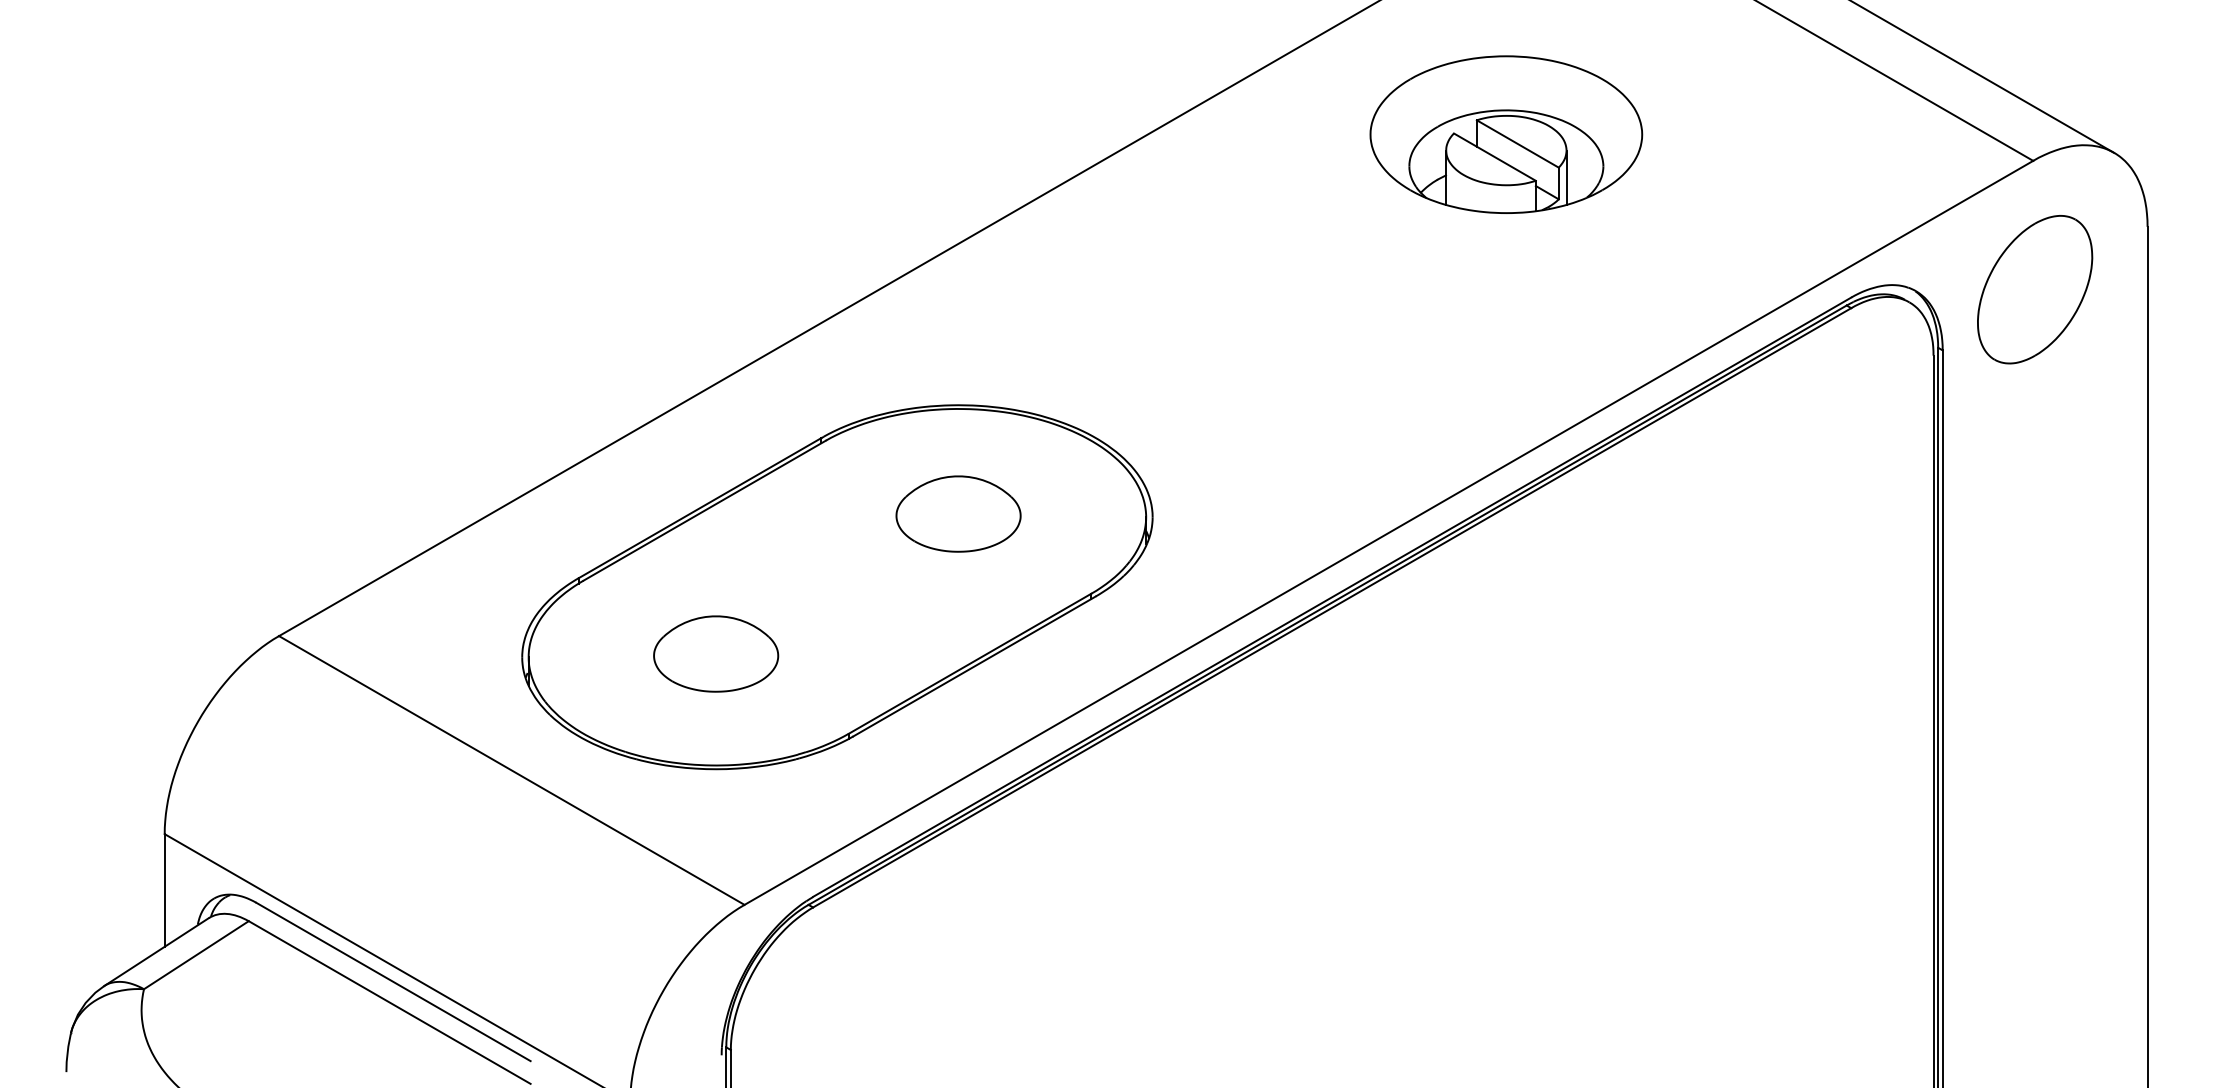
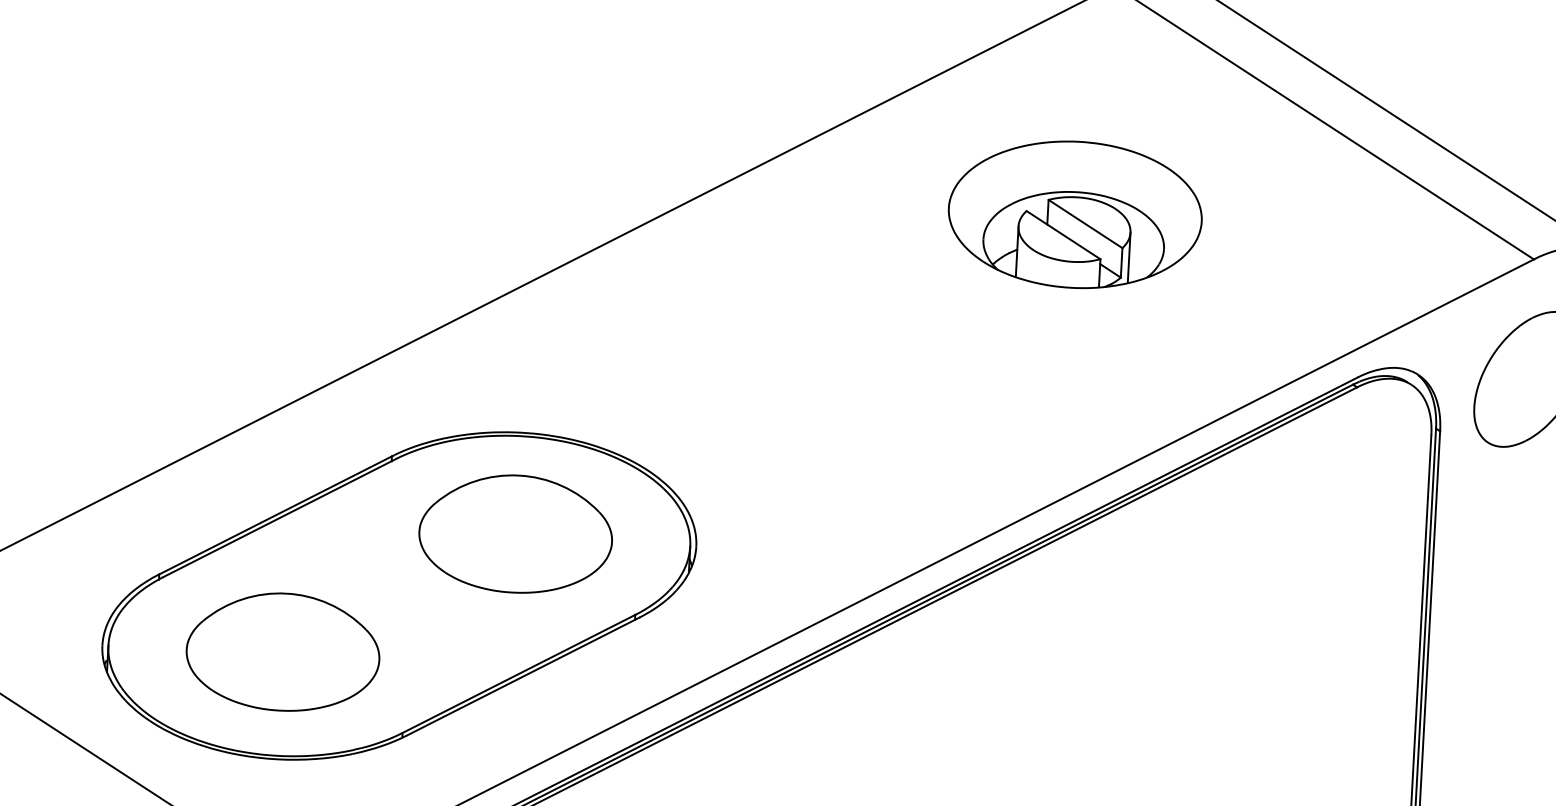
part: (1506, 134) -> (1075, 214), moved
part: (958, 513) -> (515, 533), size x1.67
part: (715, 653) -> (282, 651), size x1.67

